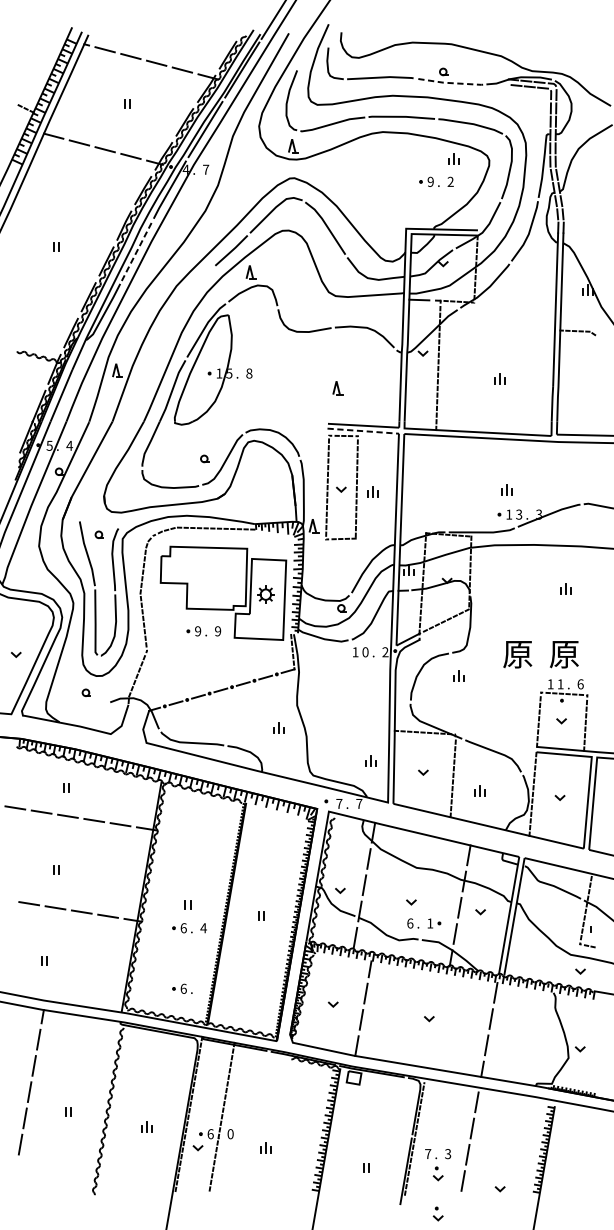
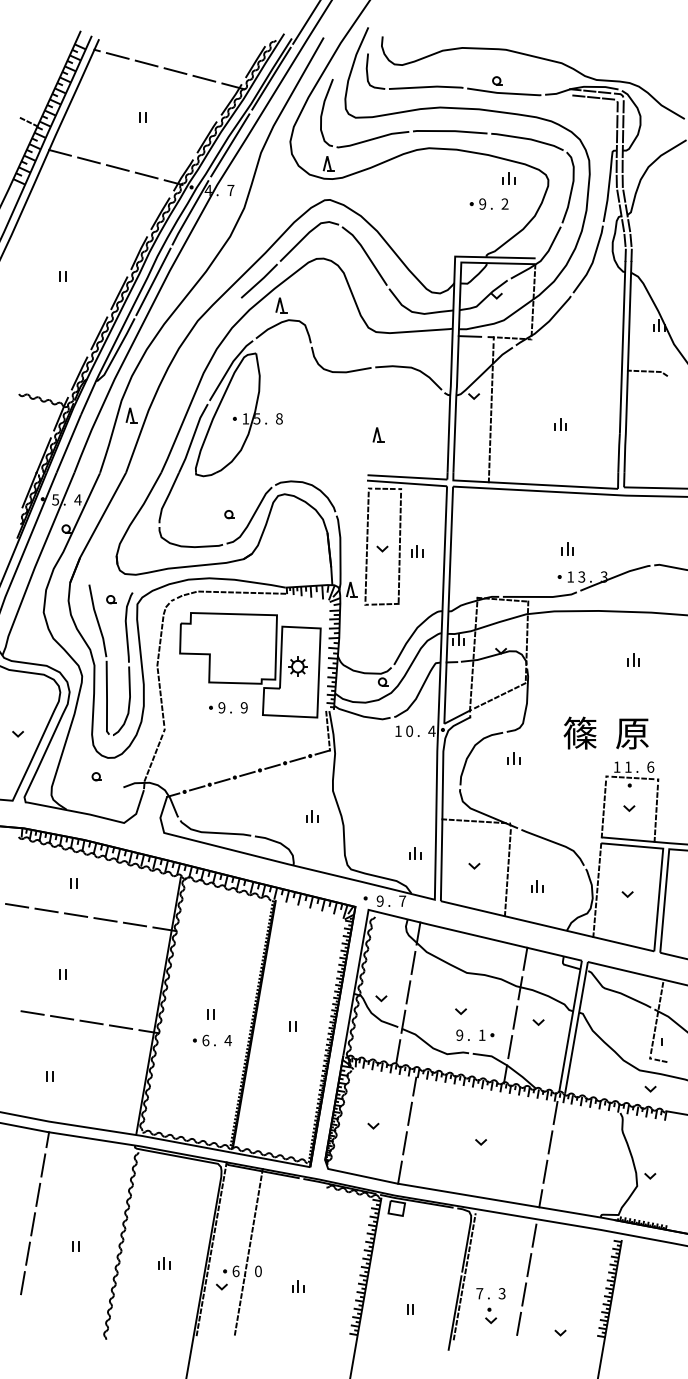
line: (450, 83) -> (504, 93), dashed -> solid
line: (137, 250) -> (153, 281), dashed -> solid
line: (363, 431) -> (407, 483), dashed -> solid
text: (385, 651) -> (431, 730), 2 -> 4
text: (517, 653) -> (579, 732), 原 -> 篠
text: (338, 803) -> (379, 900), 7 -> 9
text: (410, 922) -> (459, 1034), 6 -> 9
part: (182, 988) -> (204, 1108), removed
part: (438, 1213) -> (491, 1360), removed

